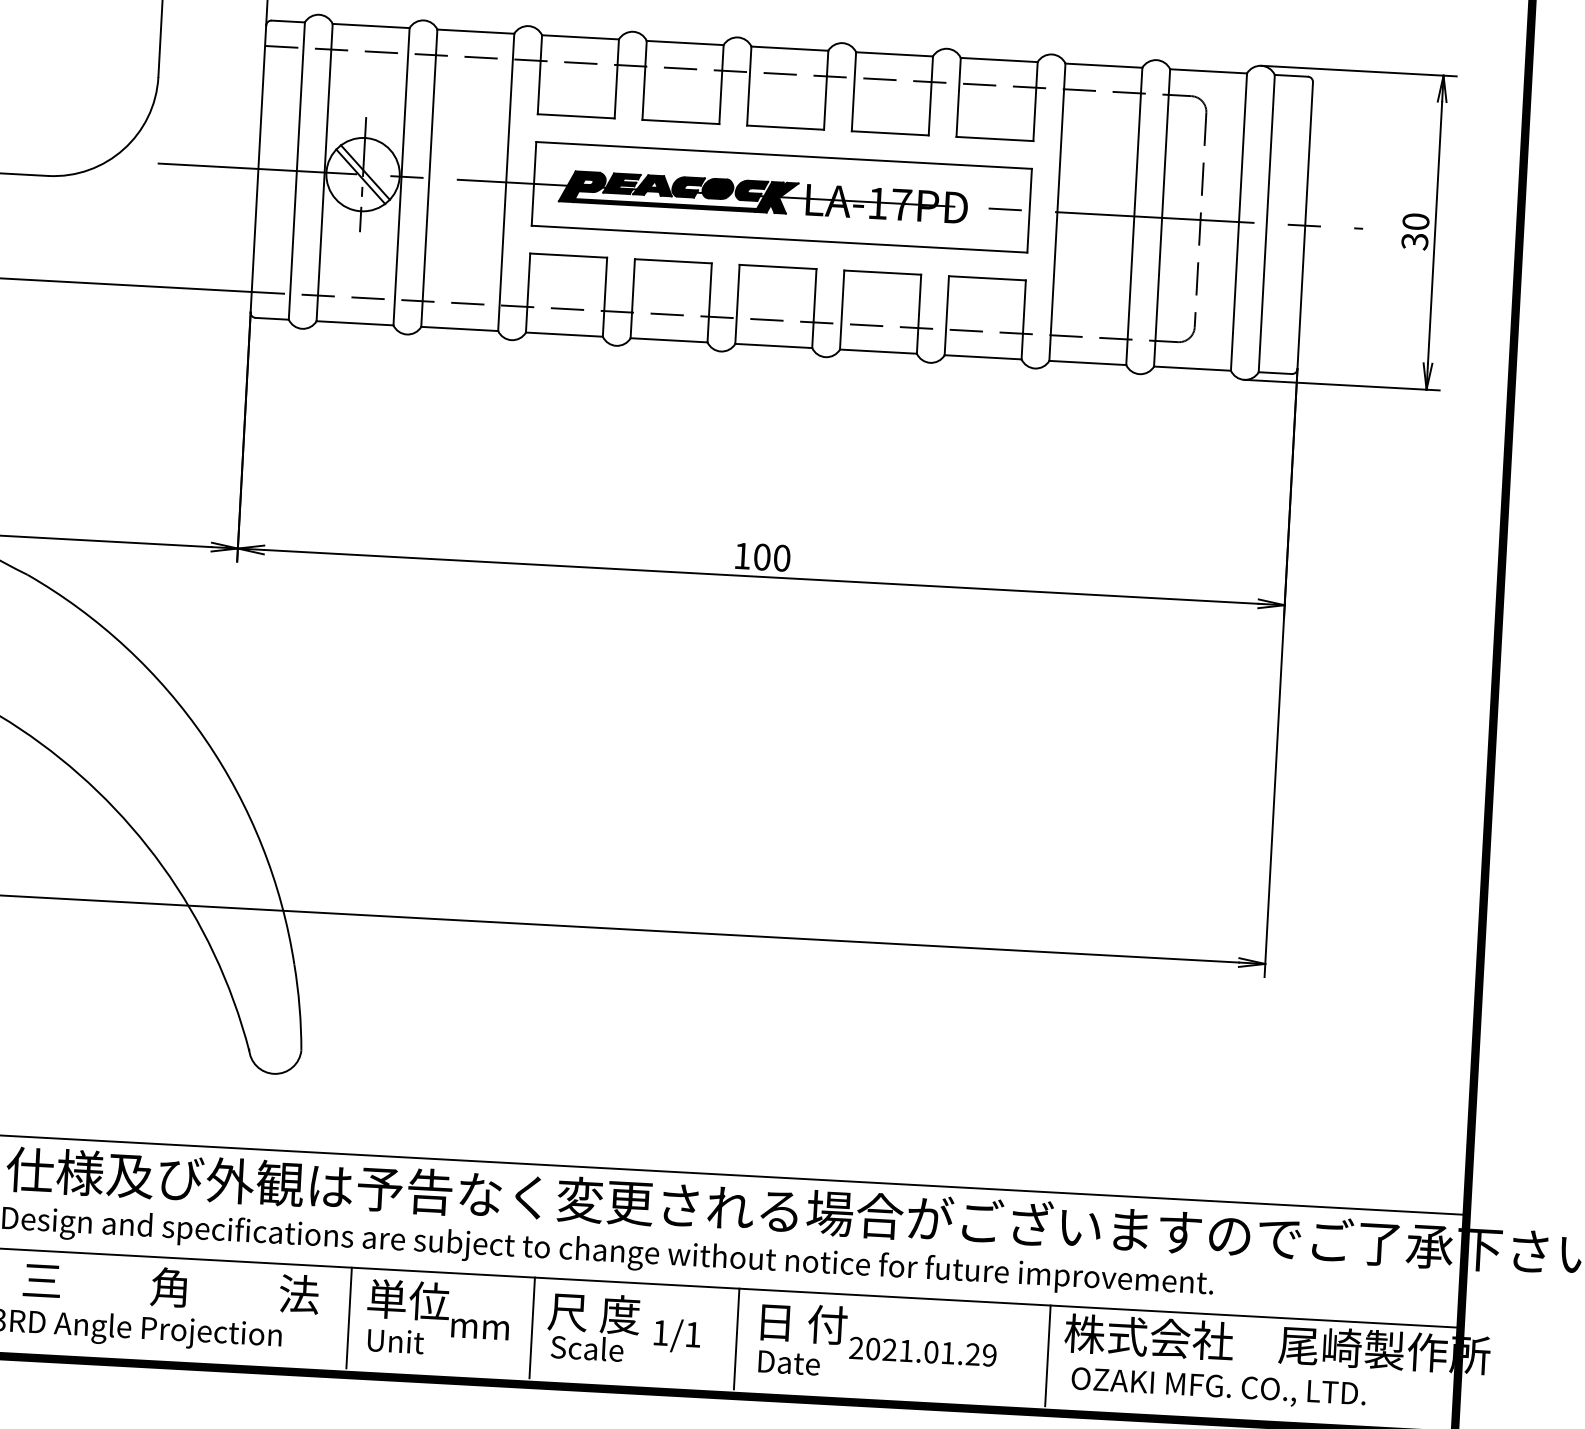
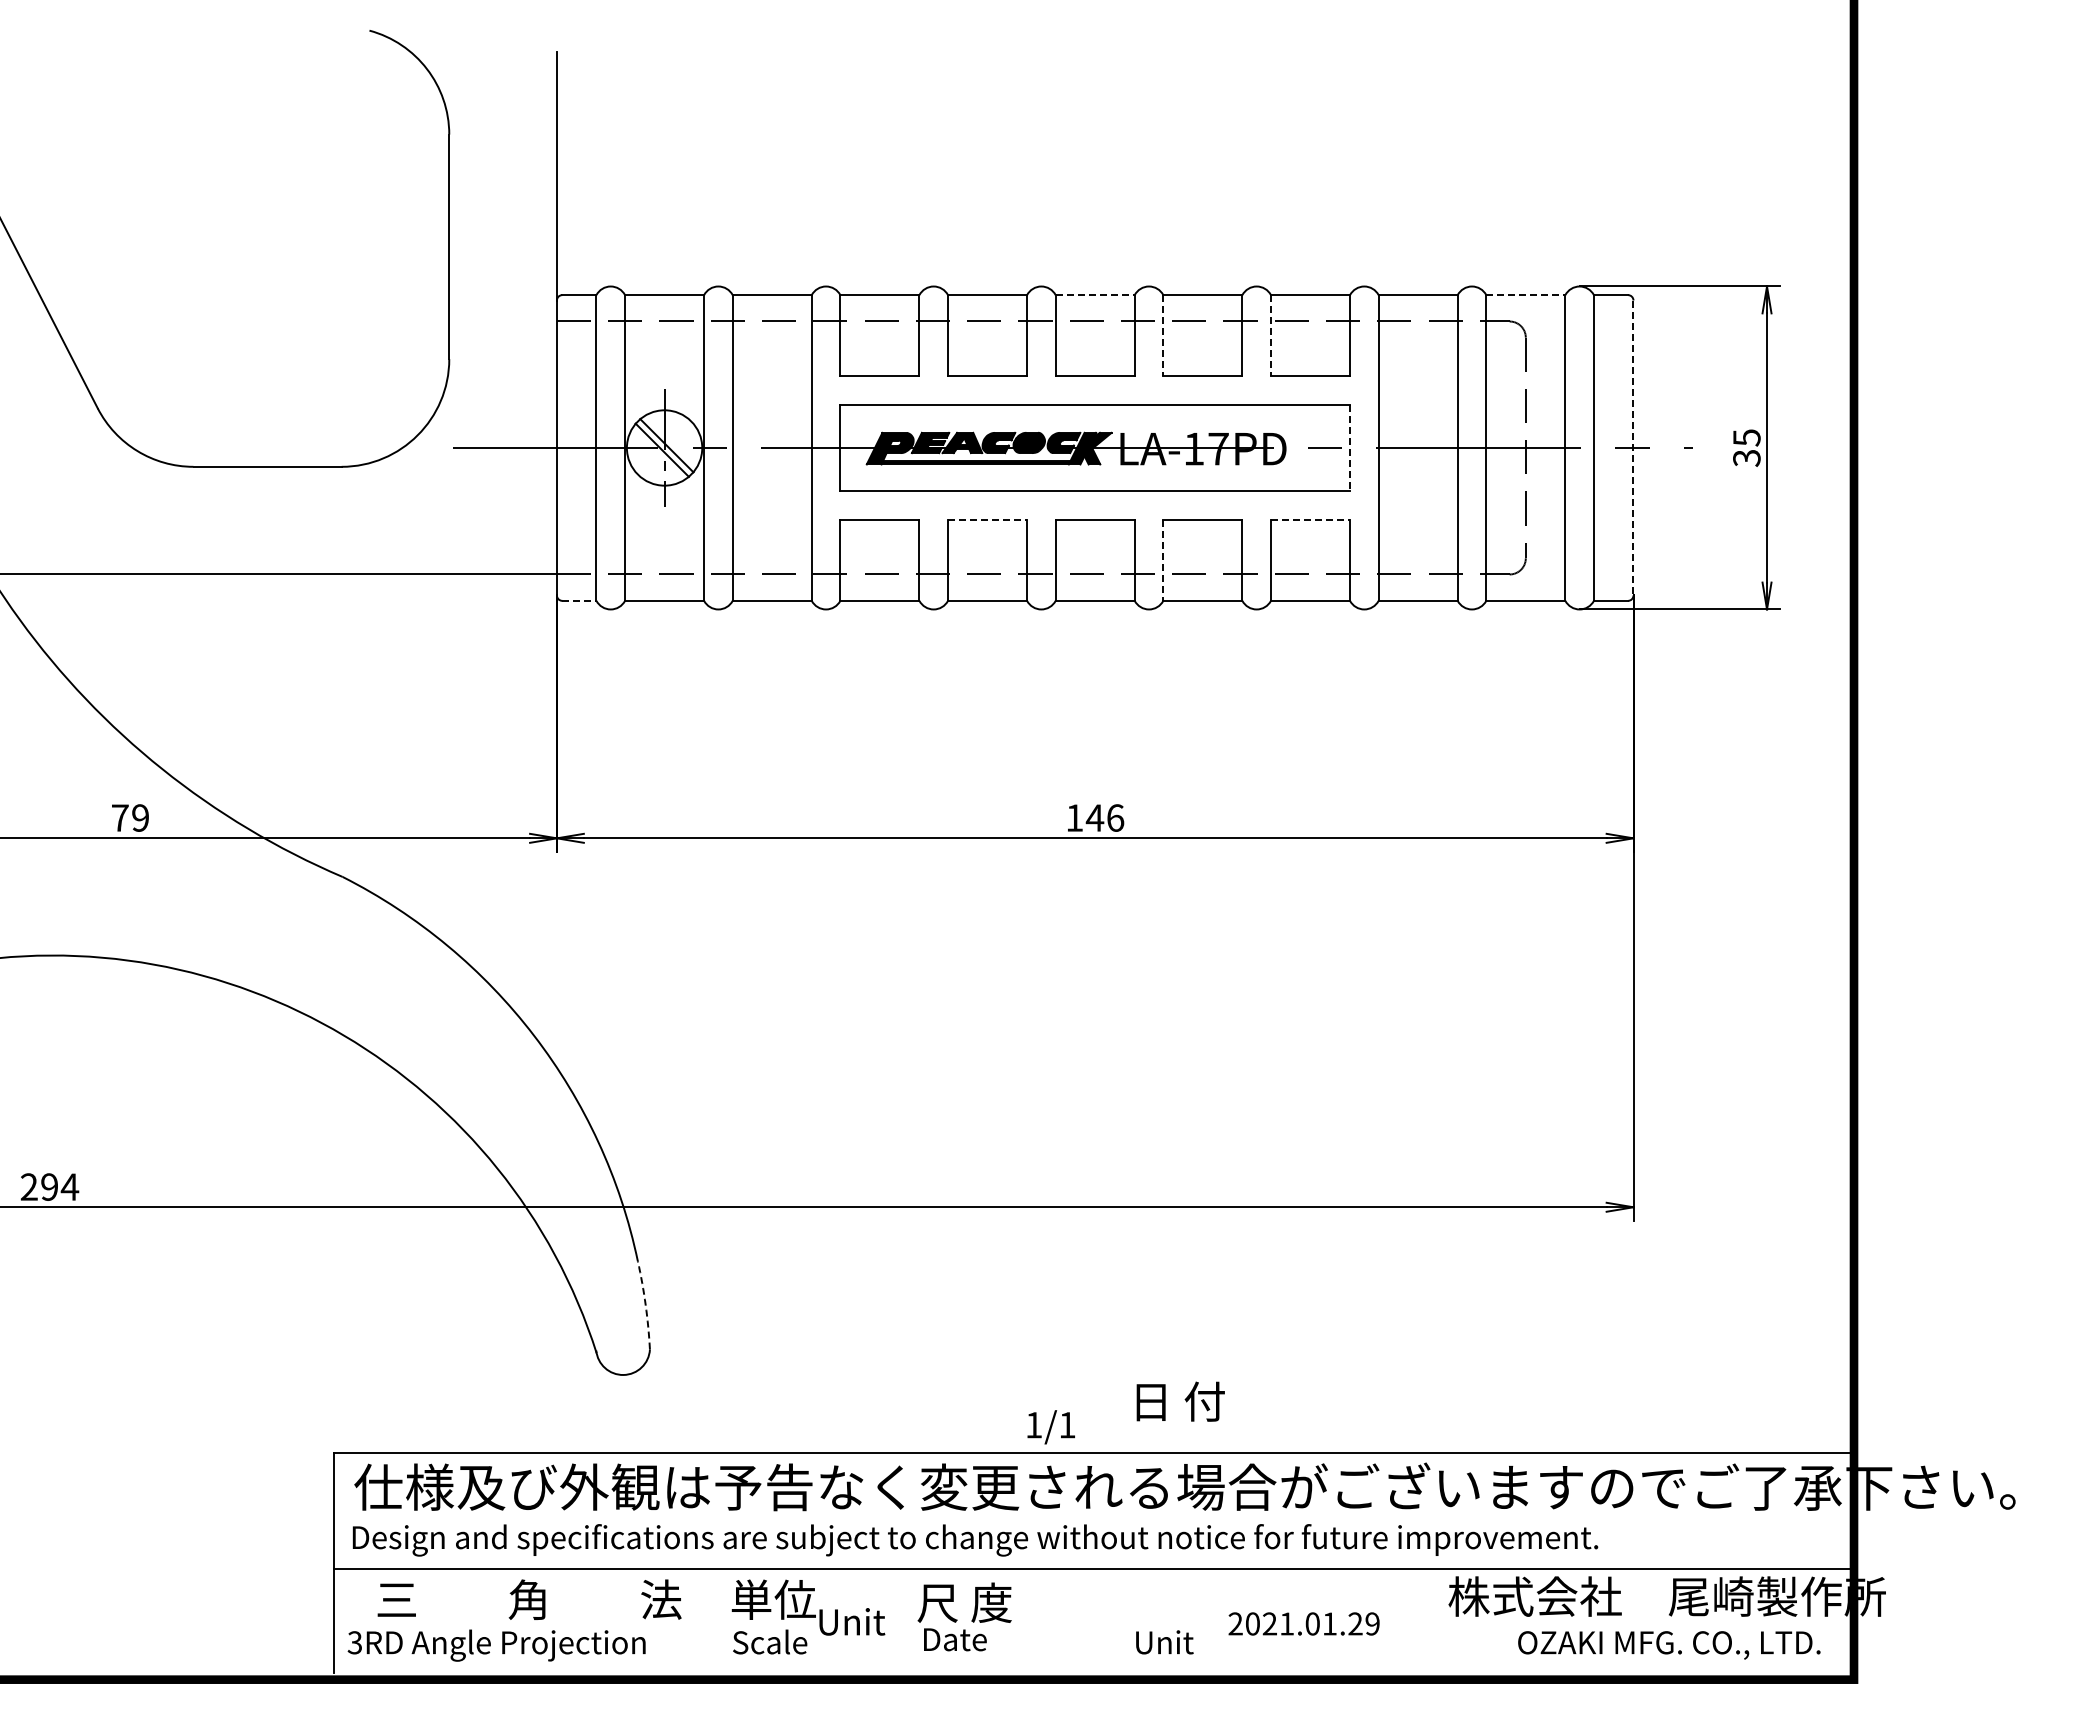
line: (790, 49) -> (1095, 295), solid -> dashed
line: (1208, 71) -> (1525, 295), solid -> dashed
line: (854, 91) -> (1163, 335), solid -> dashed
line: (958, 97) -> (1270, 335), solid -> dashed
line: (1030, 211) -> (1350, 448), solid -> dashed
text: (1415, 221) -> (1746, 437), 30 -> 35
line: (1305, 226) -> (1633, 448), solid -> dashed
line: (673, 261) -> (987, 519), solid -> dashed
line: (987, 278) -> (1310, 519), solid -> dashed
line: (842, 310) -> (1163, 560), solid -> dashed
line: (272, 318) -> (579, 600), solid -> dashed
text: (771, 557) -> (1104, 817), 100 -> 146
arc: (299, 1007) -> (645, 1305), solid -> dashed
line: (348, 1317) -> (713, 1620), removed
text: (804, 1323) -> (1180, 1401), moved
text: (484, 1325) -> (852, 1621), mm -> Unit
line: (532, 1327) -> (902, 1620), removed
text: (676, 1336) -> (1050, 1427), moved
line: (736, 1338) -> (1112, 1620), removed
text: (403, 1340) -> (770, 1641), Unit -> Scale
text: (587, 1347) -> (959, 1638), Scale -> Date
line: (1048, 1355) -> (1432, 1620), removed
text: (789, 1362) -> (1167, 1642), Date -> Unit
text: (1218, 1388) -> (1669, 1645), moved

